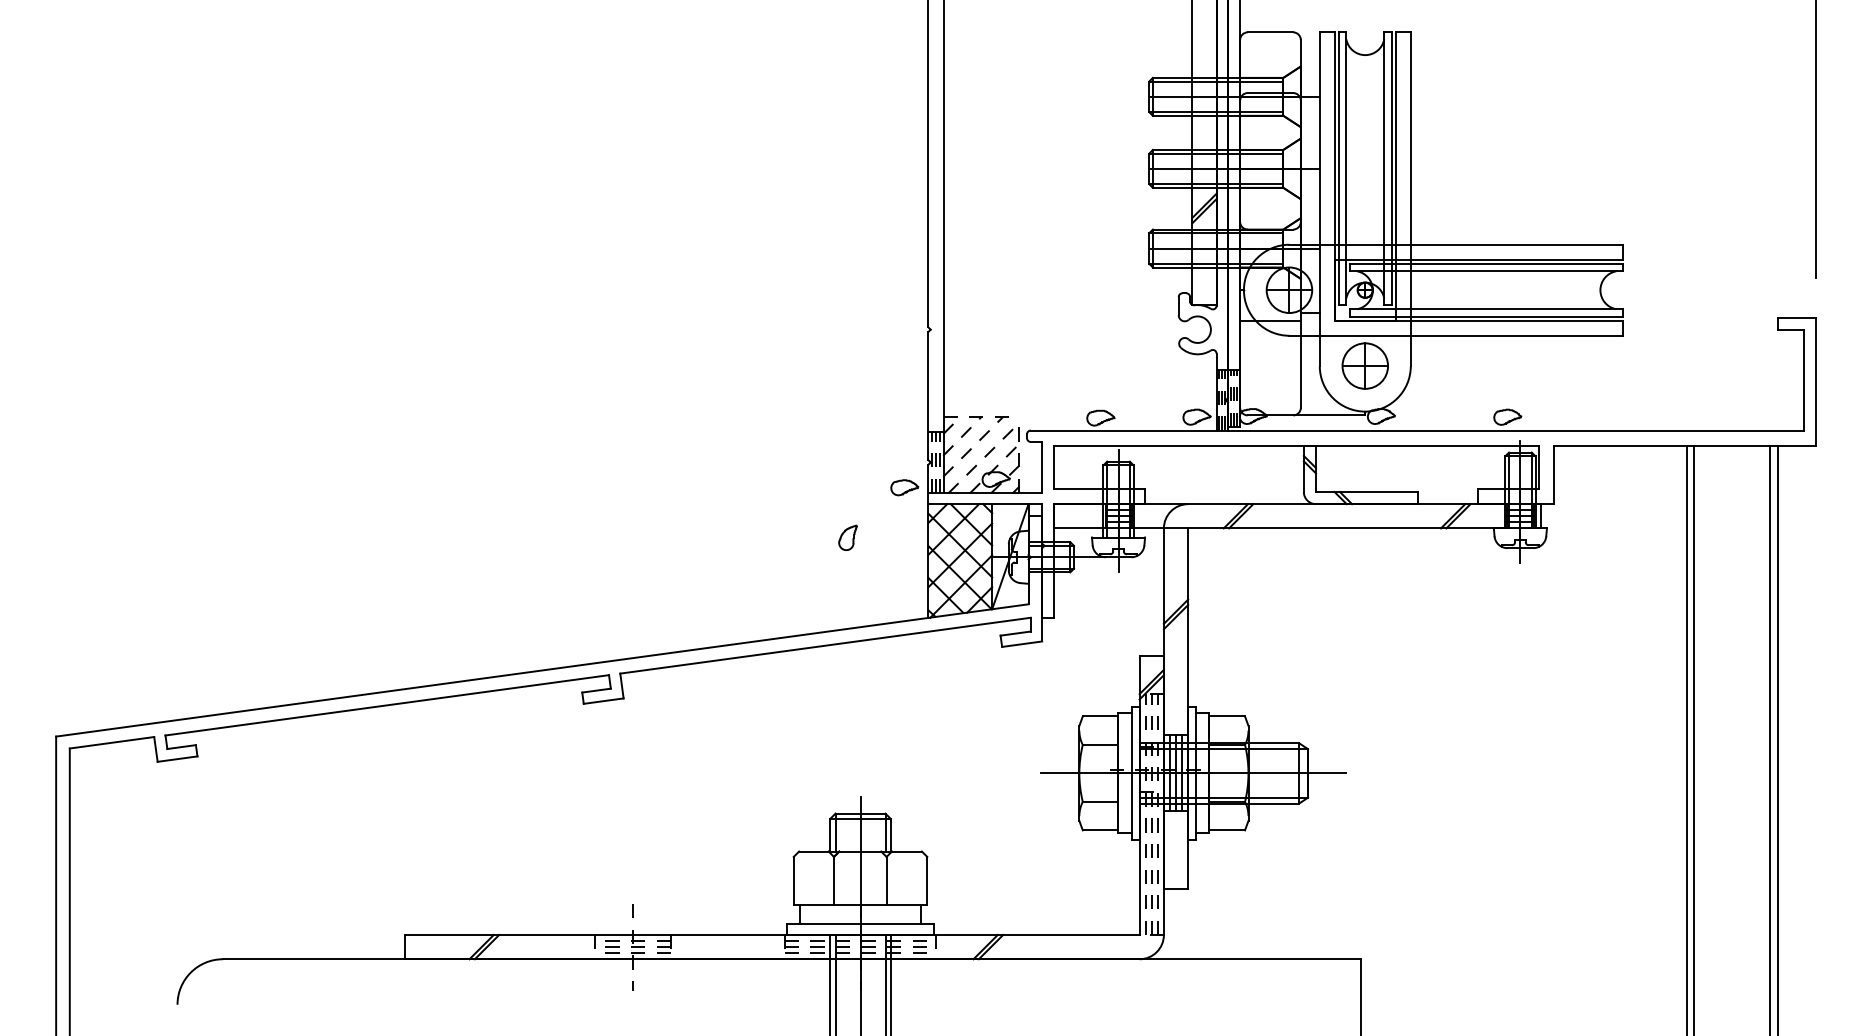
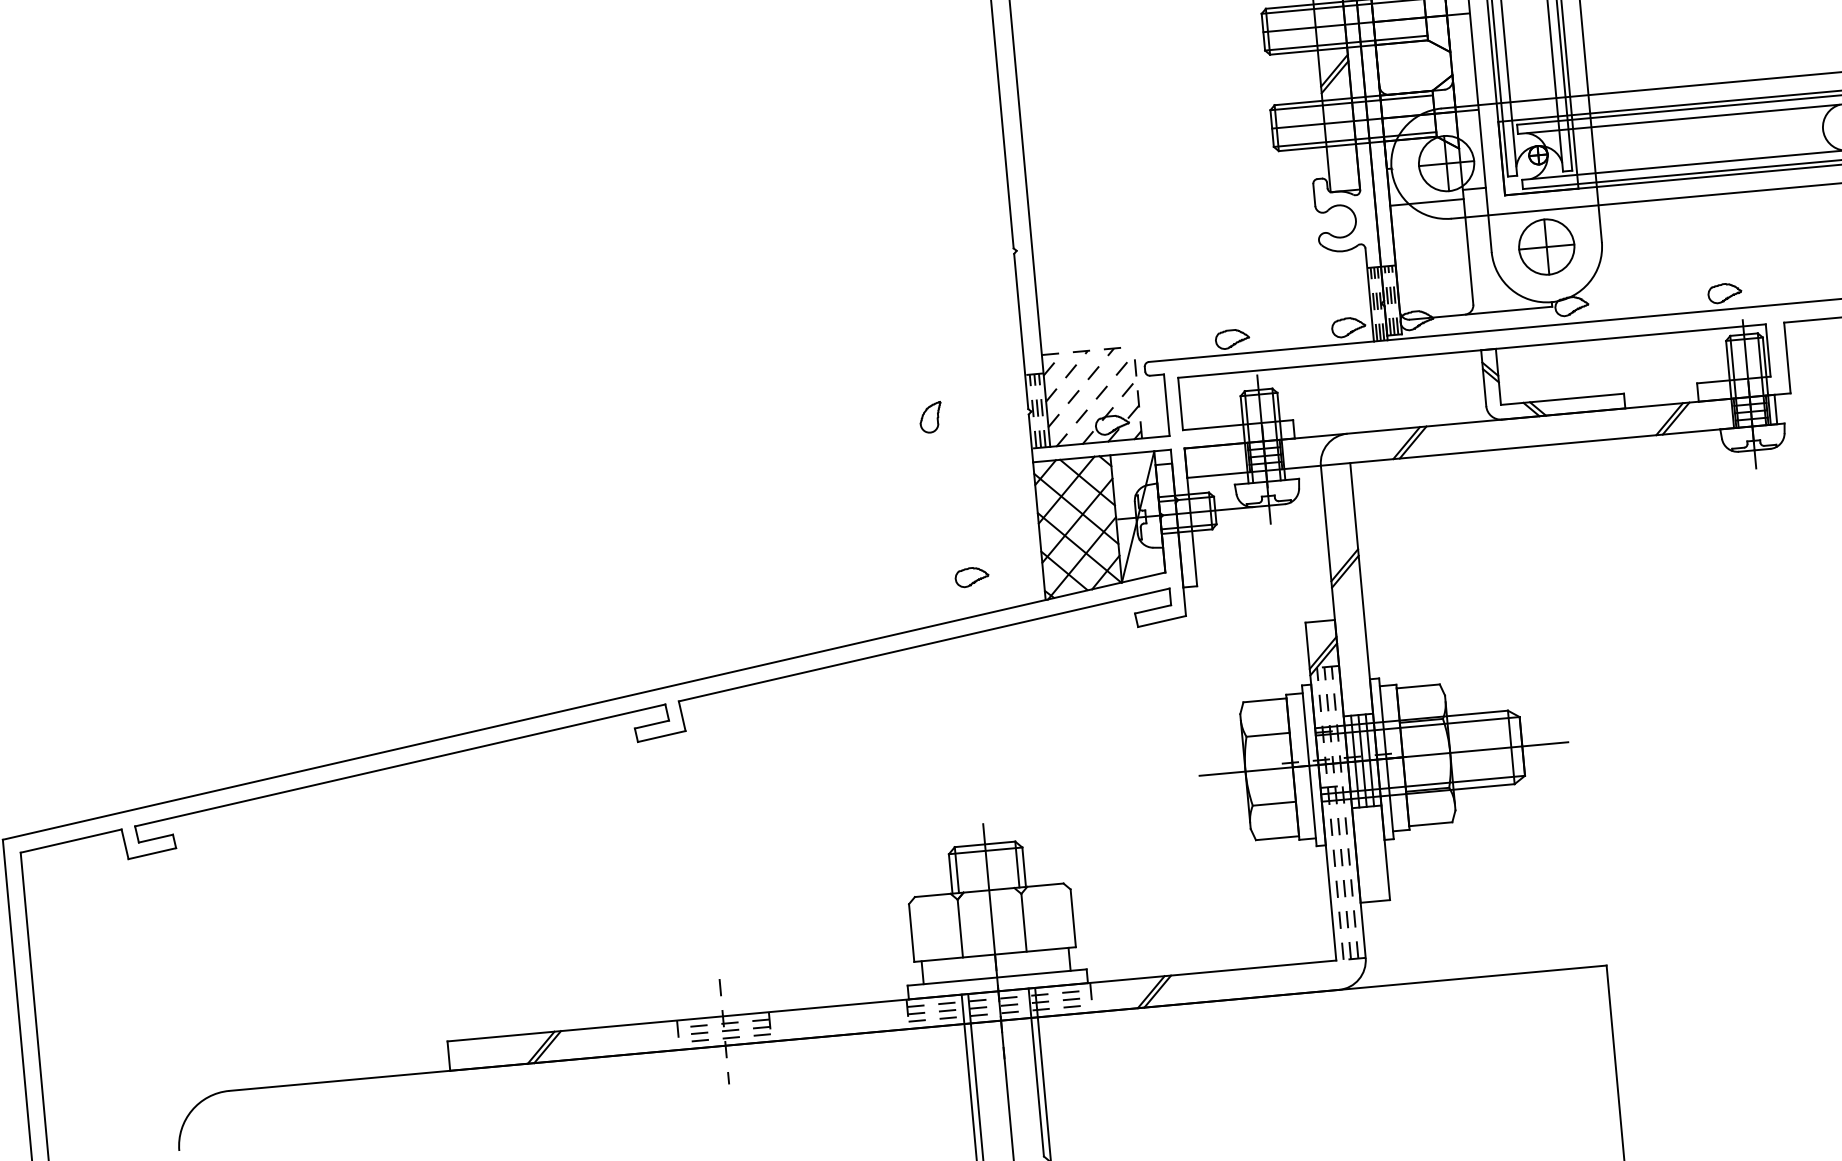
part: (904, 487) -> (971, 576), moved
part: (847, 537) -> (930, 417), moved

